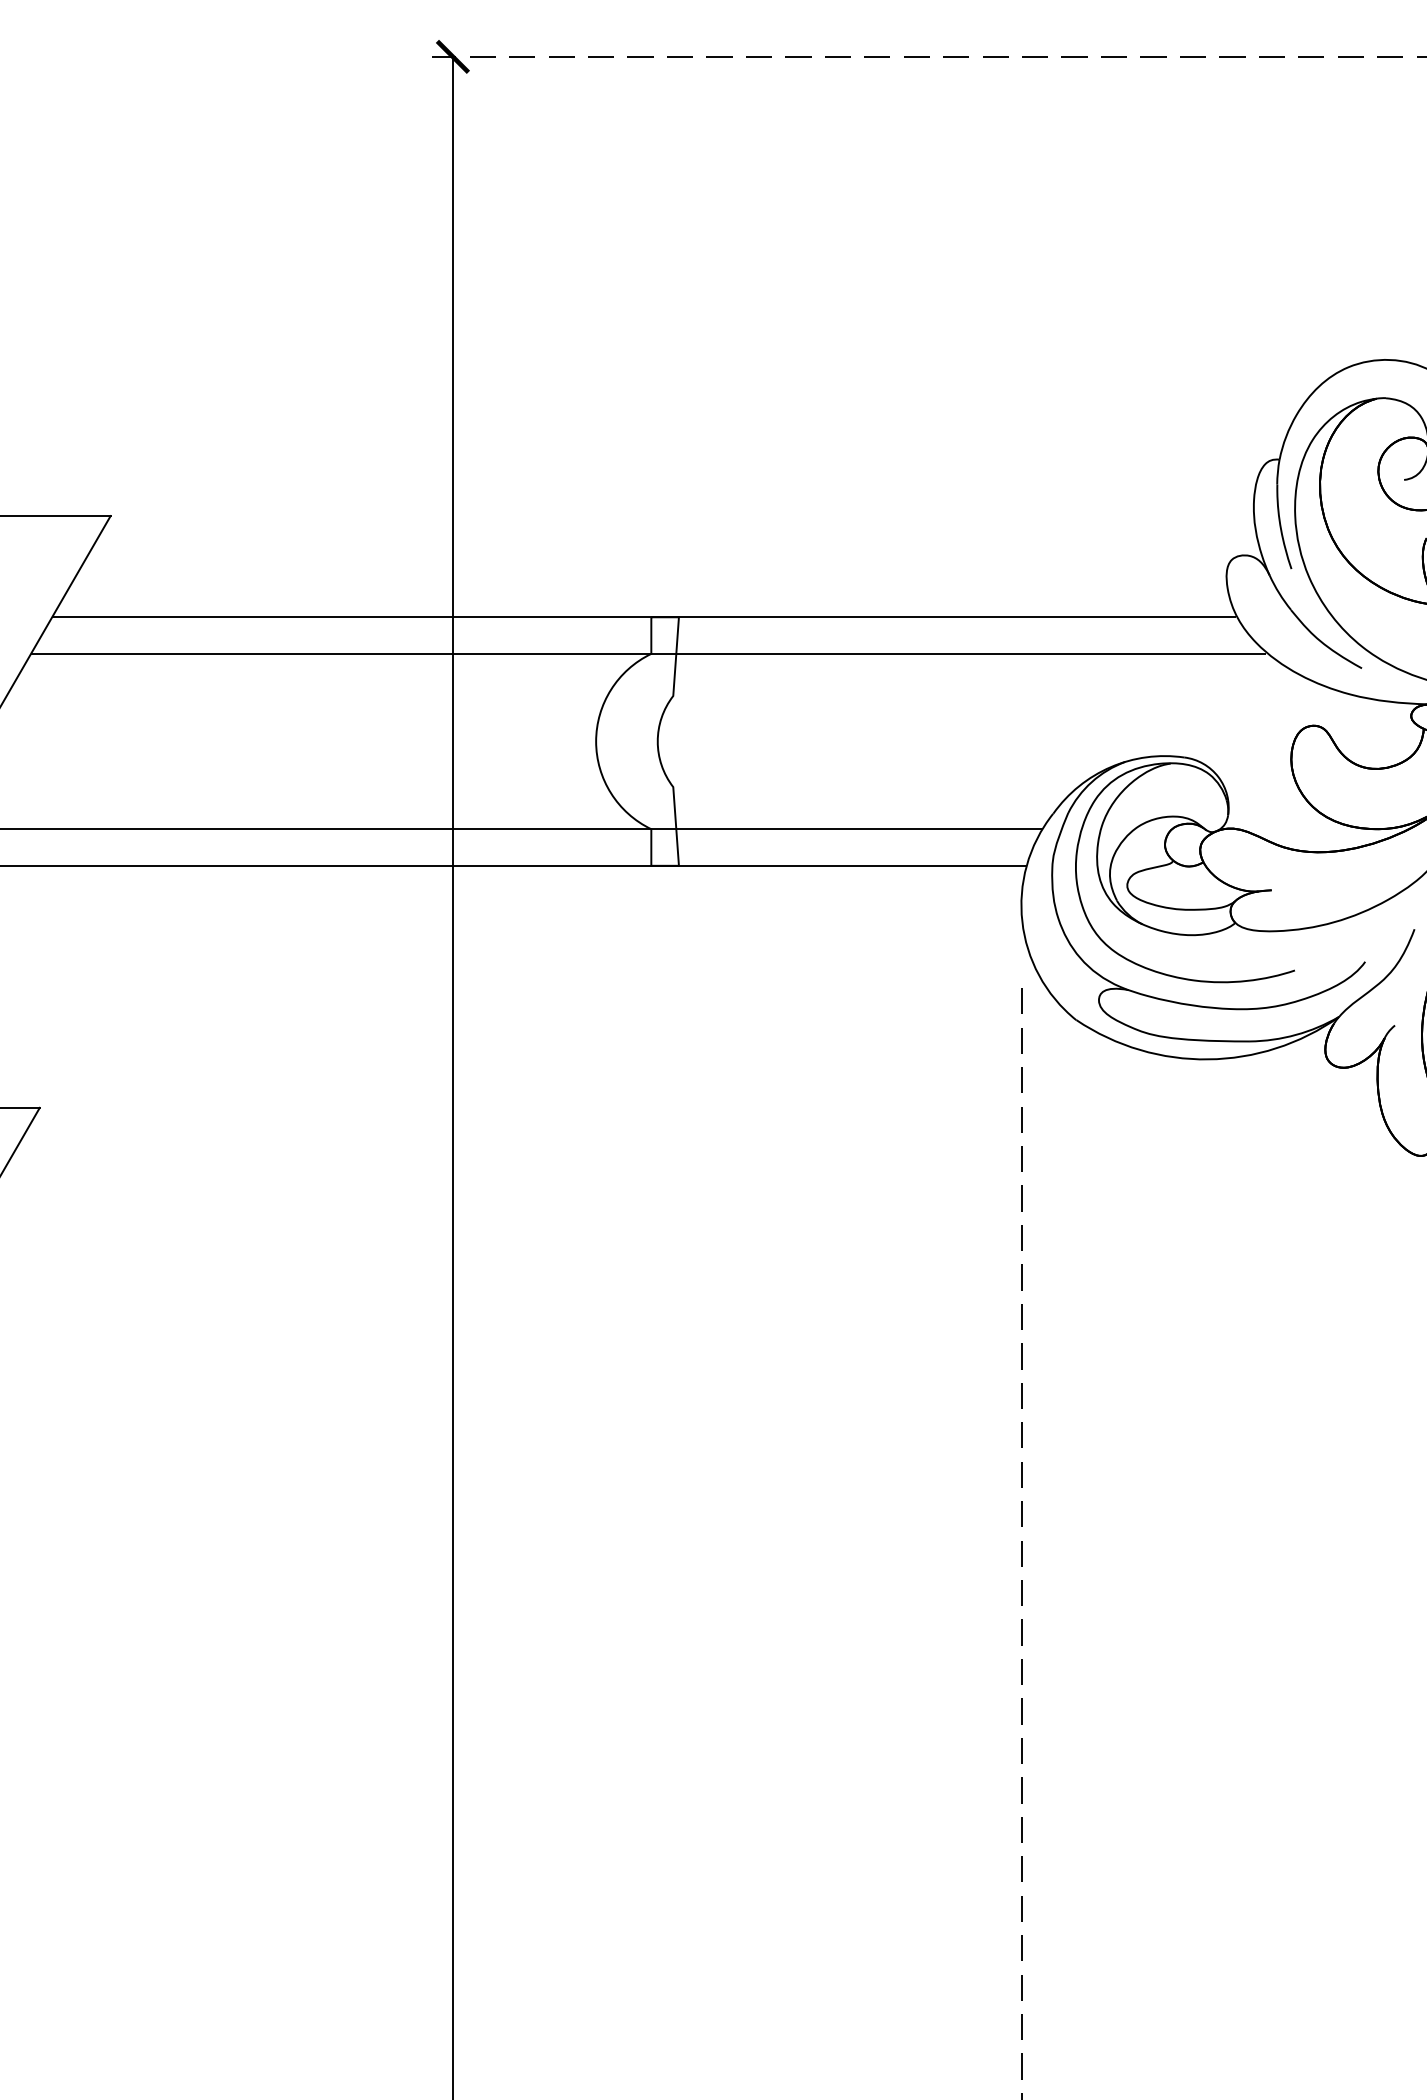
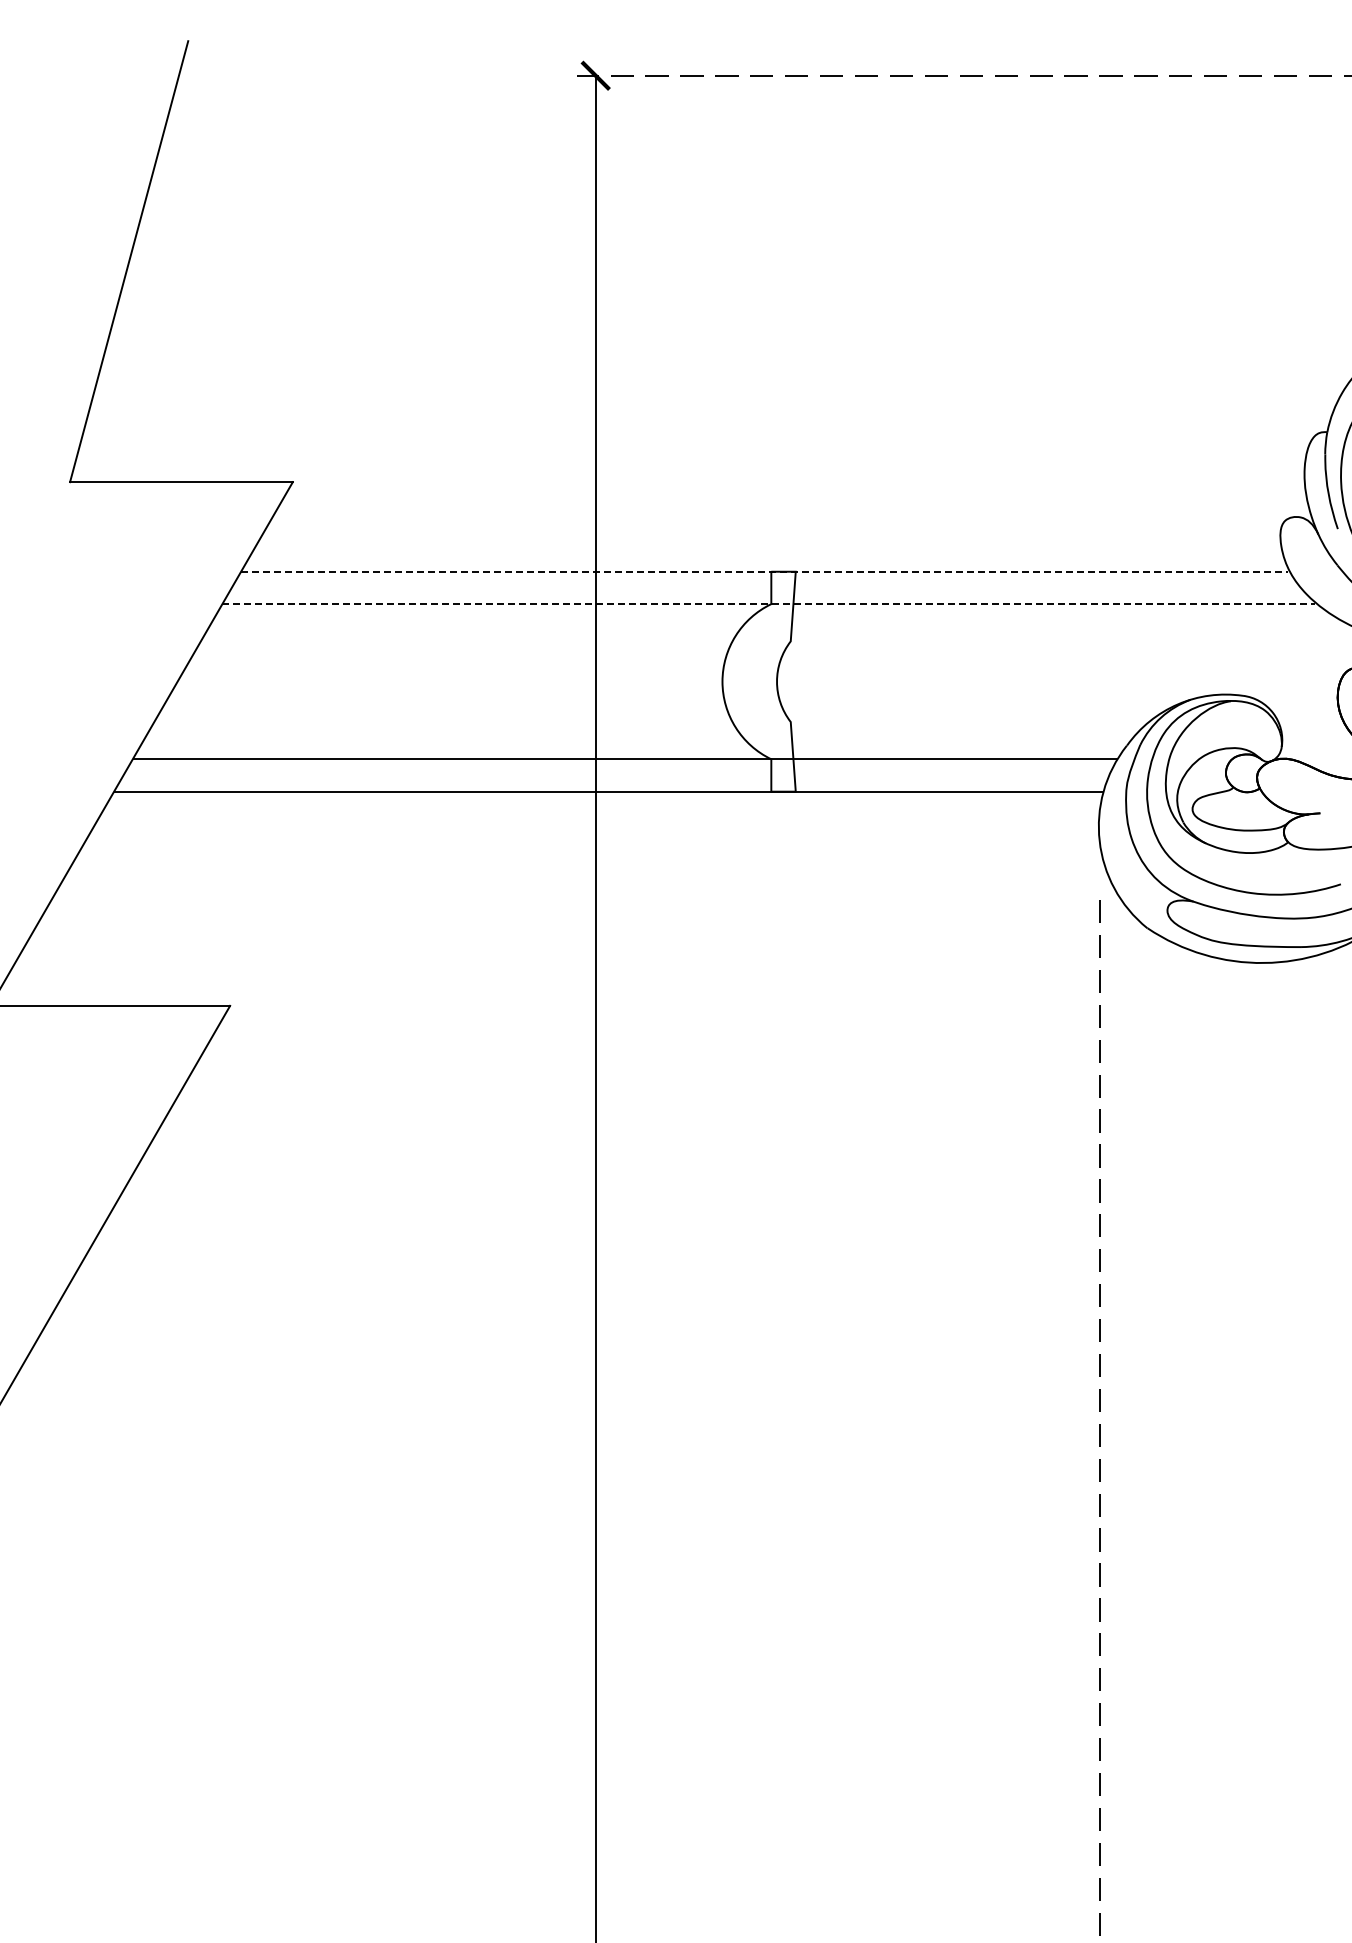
line: (643, 617) -> (764, 571), solid -> dashed
line: (649, 653) -> (769, 603), solid -> dashed

